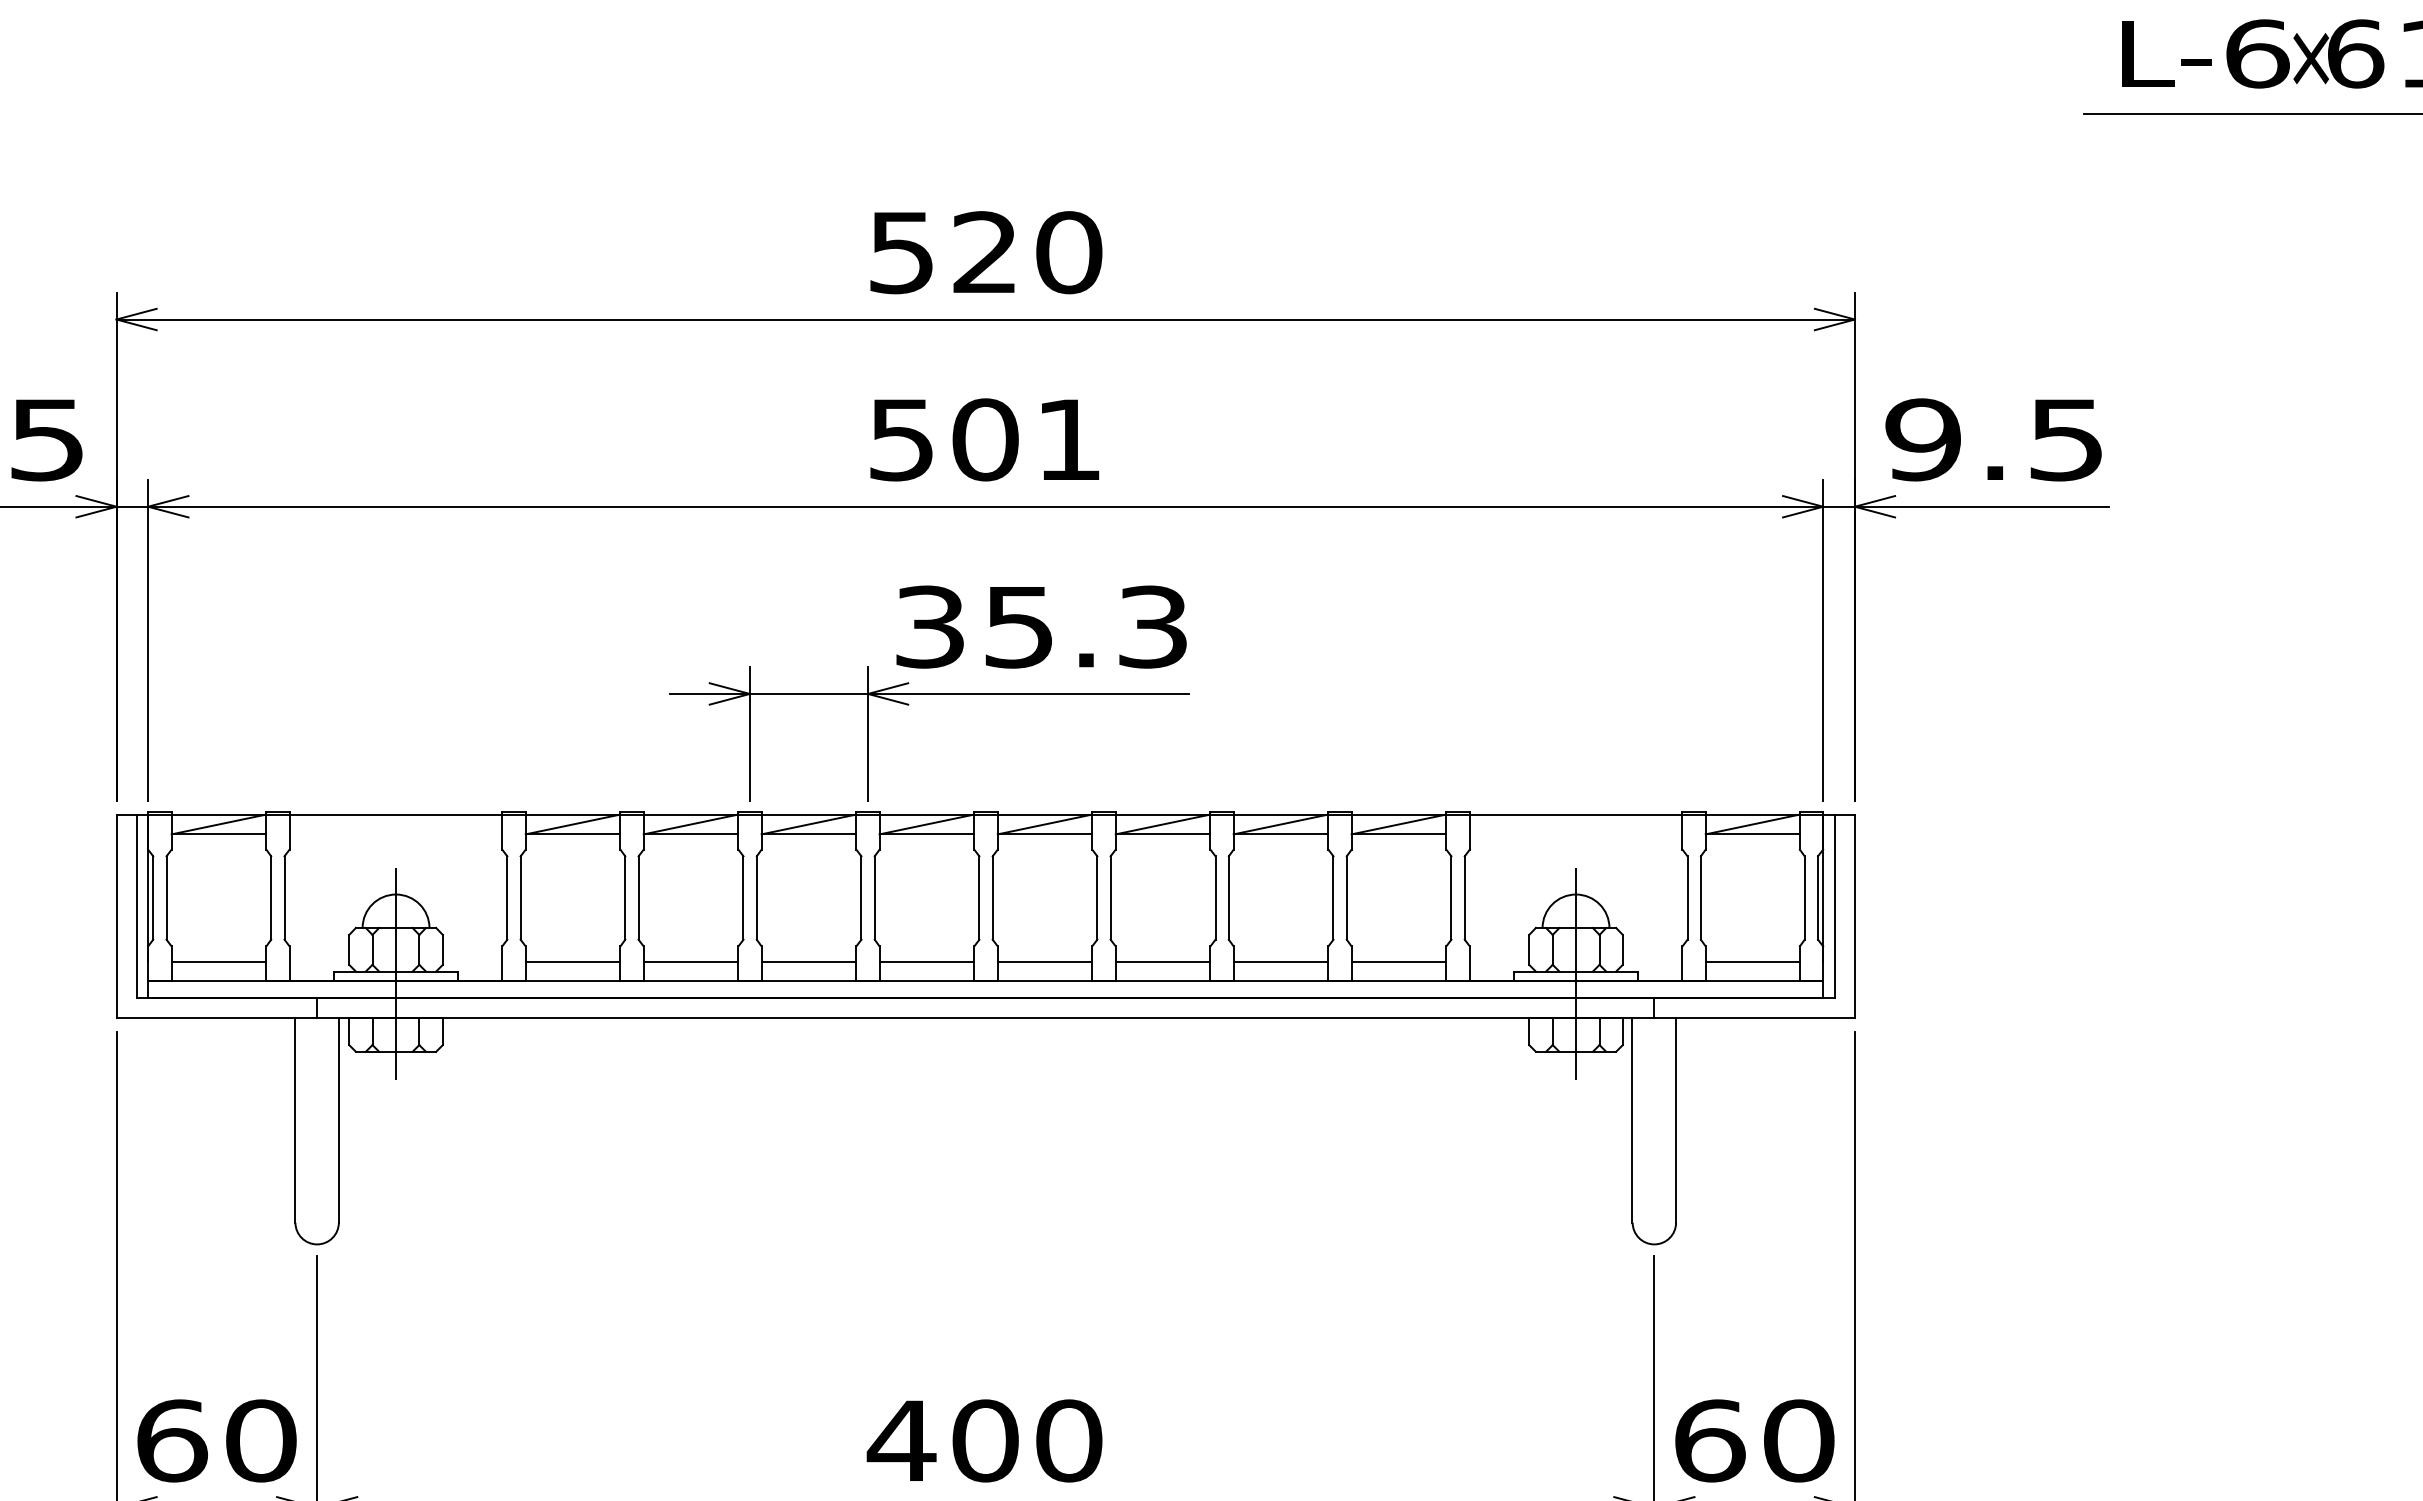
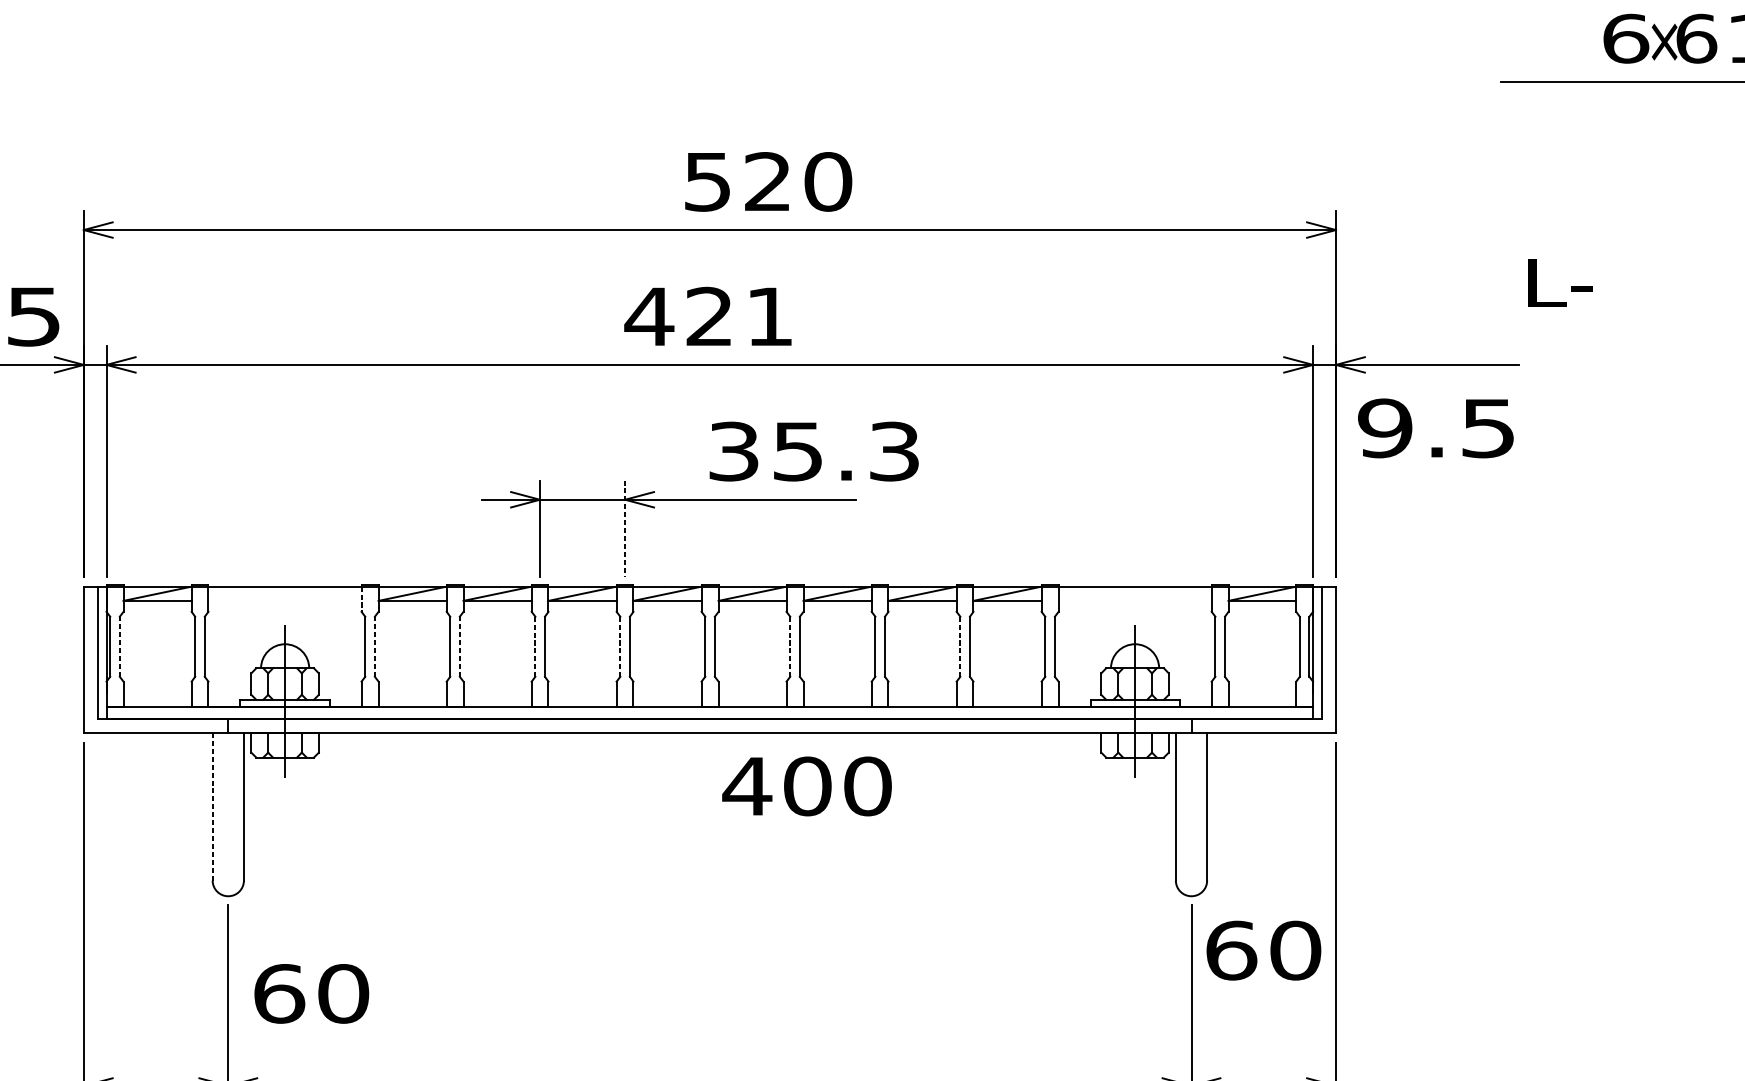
text: (2166, 53) -> (1560, 282), moved
text: (986, 252) -> (768, 181), moved
text: (942, 439) -> (678, 316), 501 -> 421
text: (1993, 439) -> (1435, 428), moved
text: (1041, 626) -> (814, 451), moved
line: (868, 734) -> (625, 528), solid -> dashed
line: (502, 832) -> (361, 599), solid -> dashed
line: (166, 898) -> (119, 647), solid -> dashed
line: (520, 898) -> (374, 647), solid -> dashed
line: (638, 898) -> (459, 647), solid -> dashed
line: (743, 898) -> (535, 647), solid -> dashed
line: (861, 898) -> (620, 647), solid -> dashed
line: (1097, 898) -> (790, 647), solid -> dashed
line: (1333, 898) -> (960, 647), solid -> dashed
line: (218, 961) -> (157, 692), removed
line: (572, 961) -> (412, 692), removed
line: (690, 961) -> (497, 692), removed
line: (808, 961) -> (582, 692), removed
line: (926, 961) -> (667, 692), removed
line: (1044, 961) -> (752, 692), removed
line: (1162, 961) -> (837, 692), removed
line: (1280, 961) -> (922, 692), removed
line: (1398, 961) -> (1007, 692), removed
line: (1752, 961) -> (1262, 692), removed
line: (295, 1120) -> (212, 807), solid -> dashed
text: (216, 1440) -> (311, 993), moved
text: (984, 1440) -> (806, 786), moved
text: (1754, 1440) -> (1263, 950), moved

